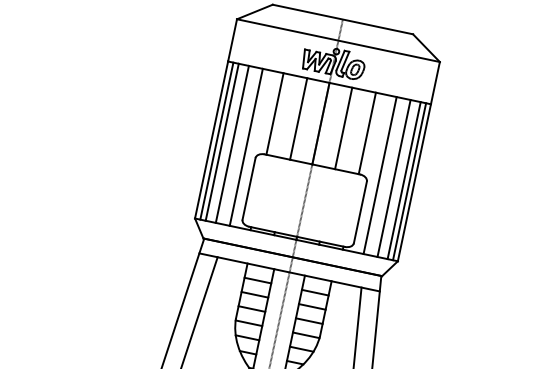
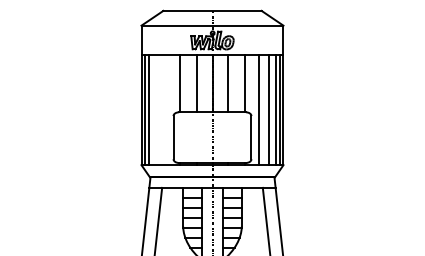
line: (232, 144) -> (156, 110), removed
line: (245, 147) -> (165, 110), removed

